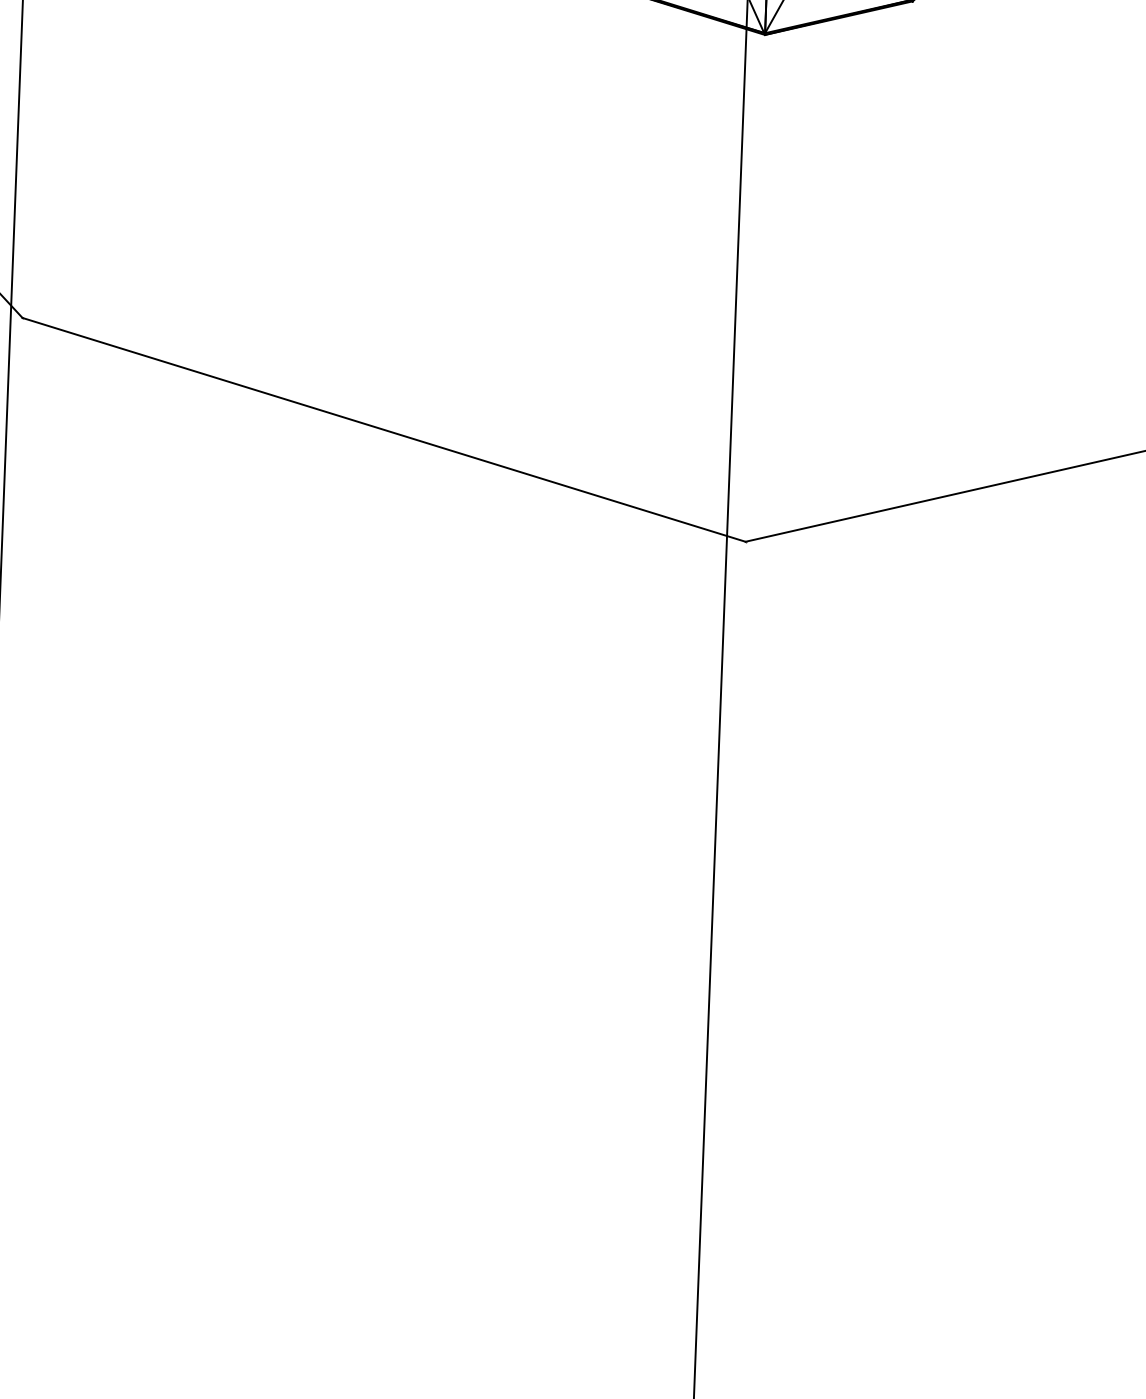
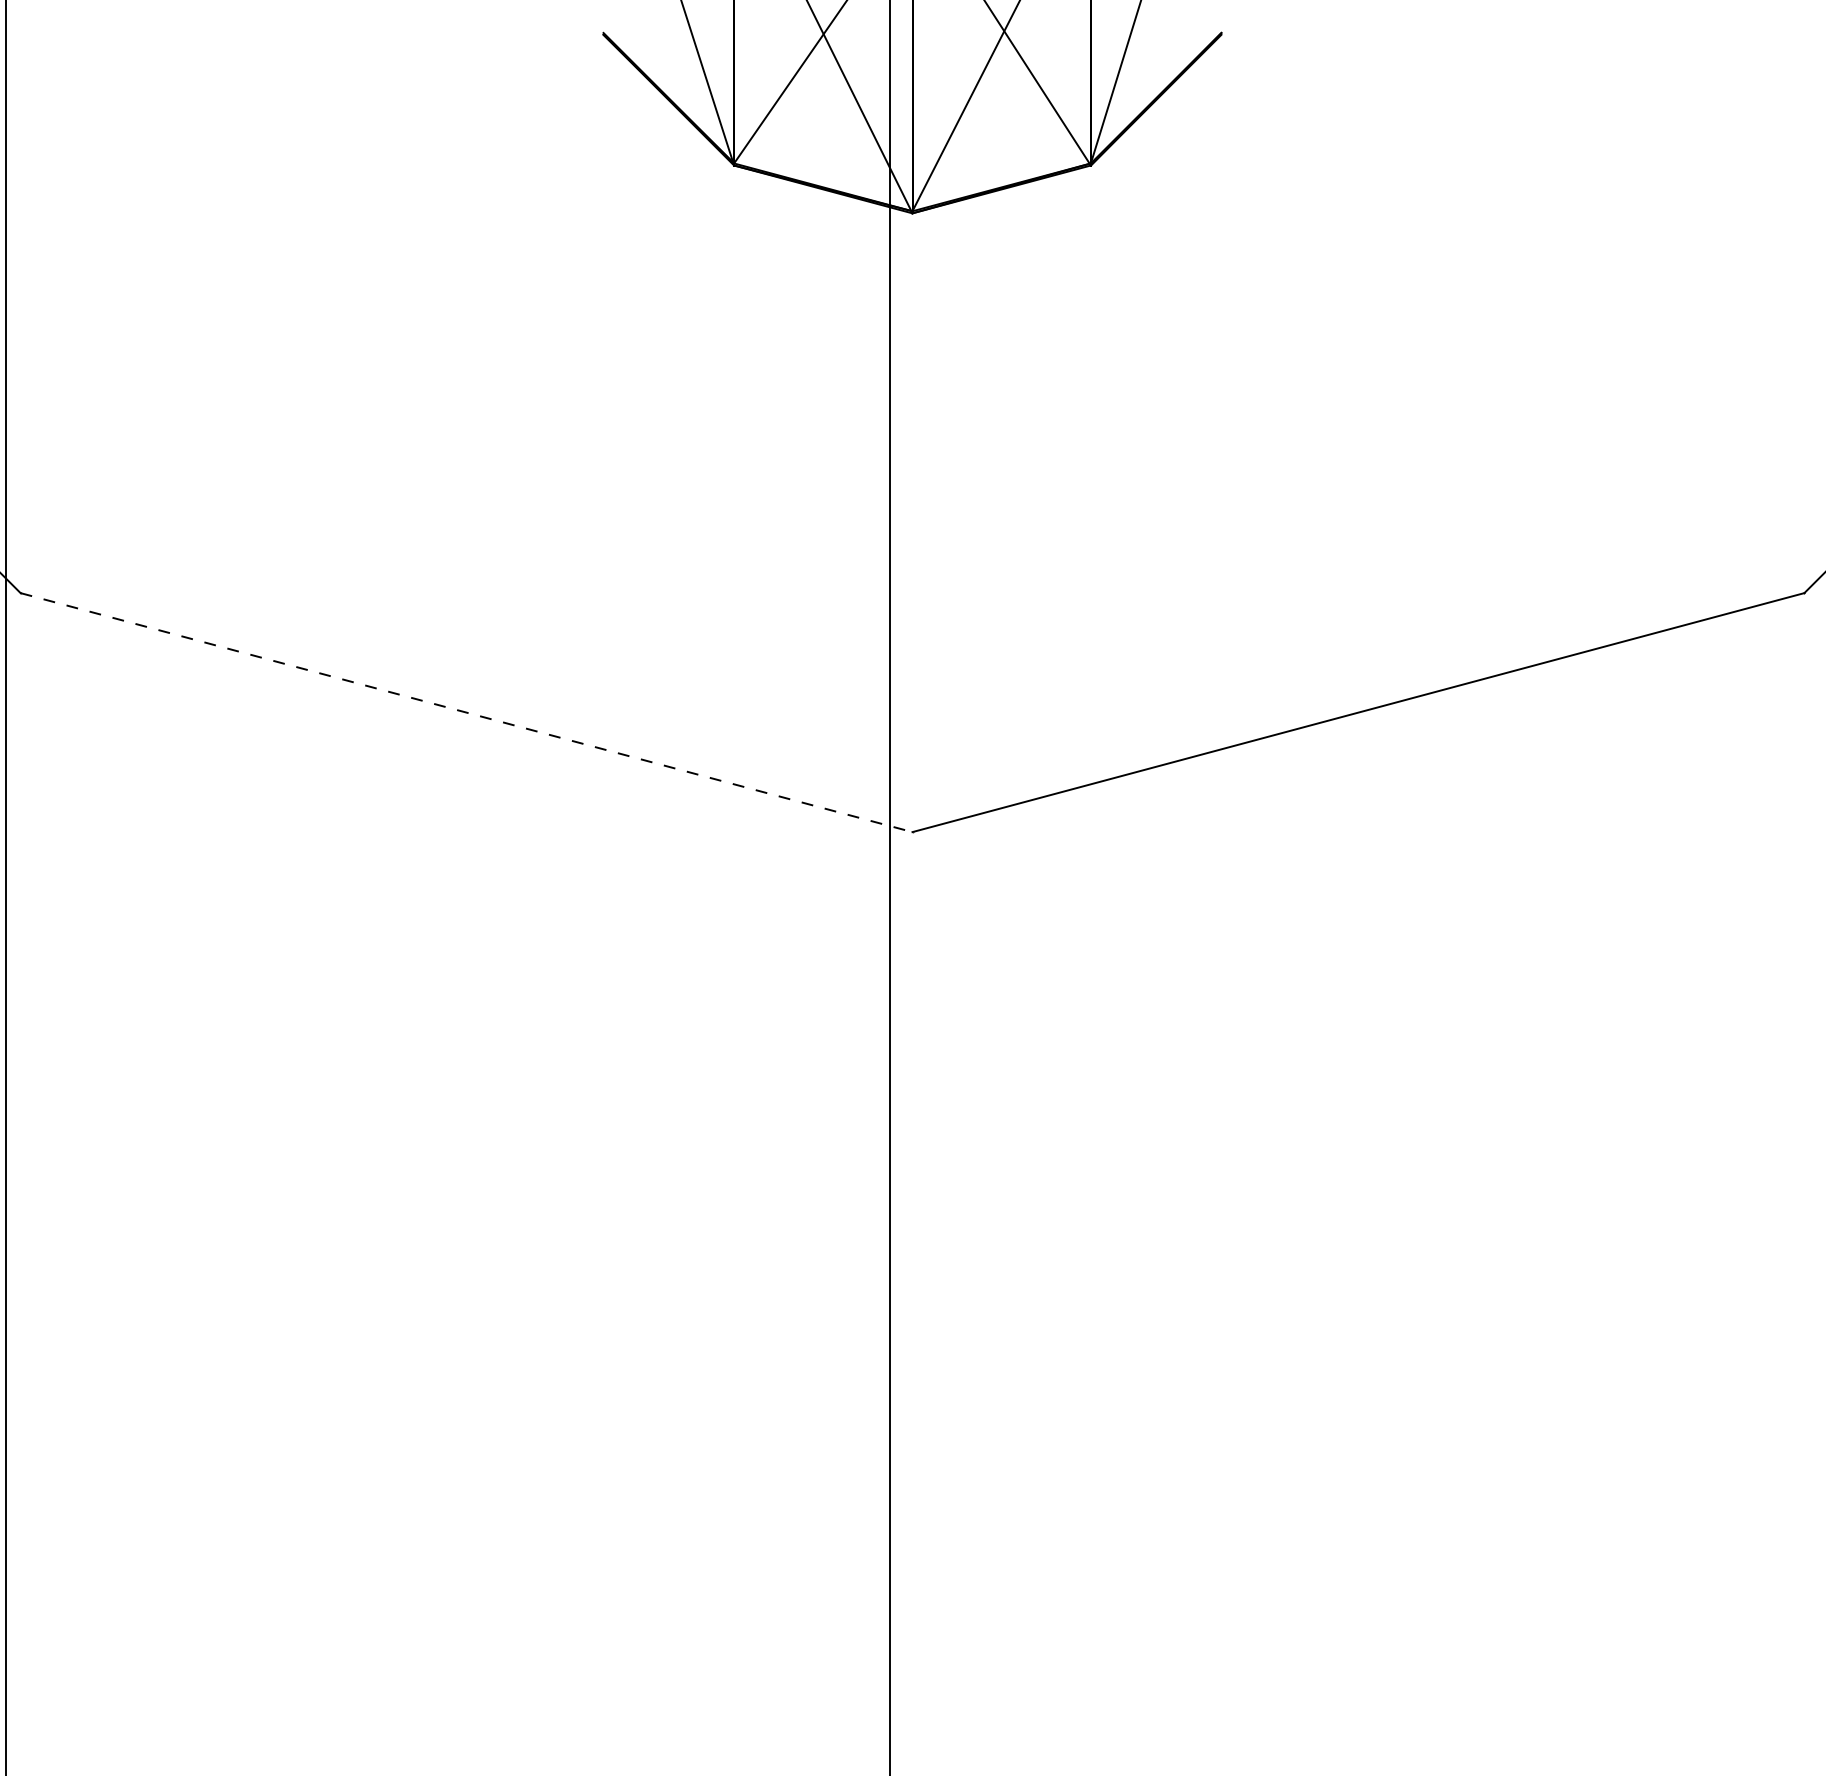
line: (384, 429) -> (466, 712), solid -> dashed

